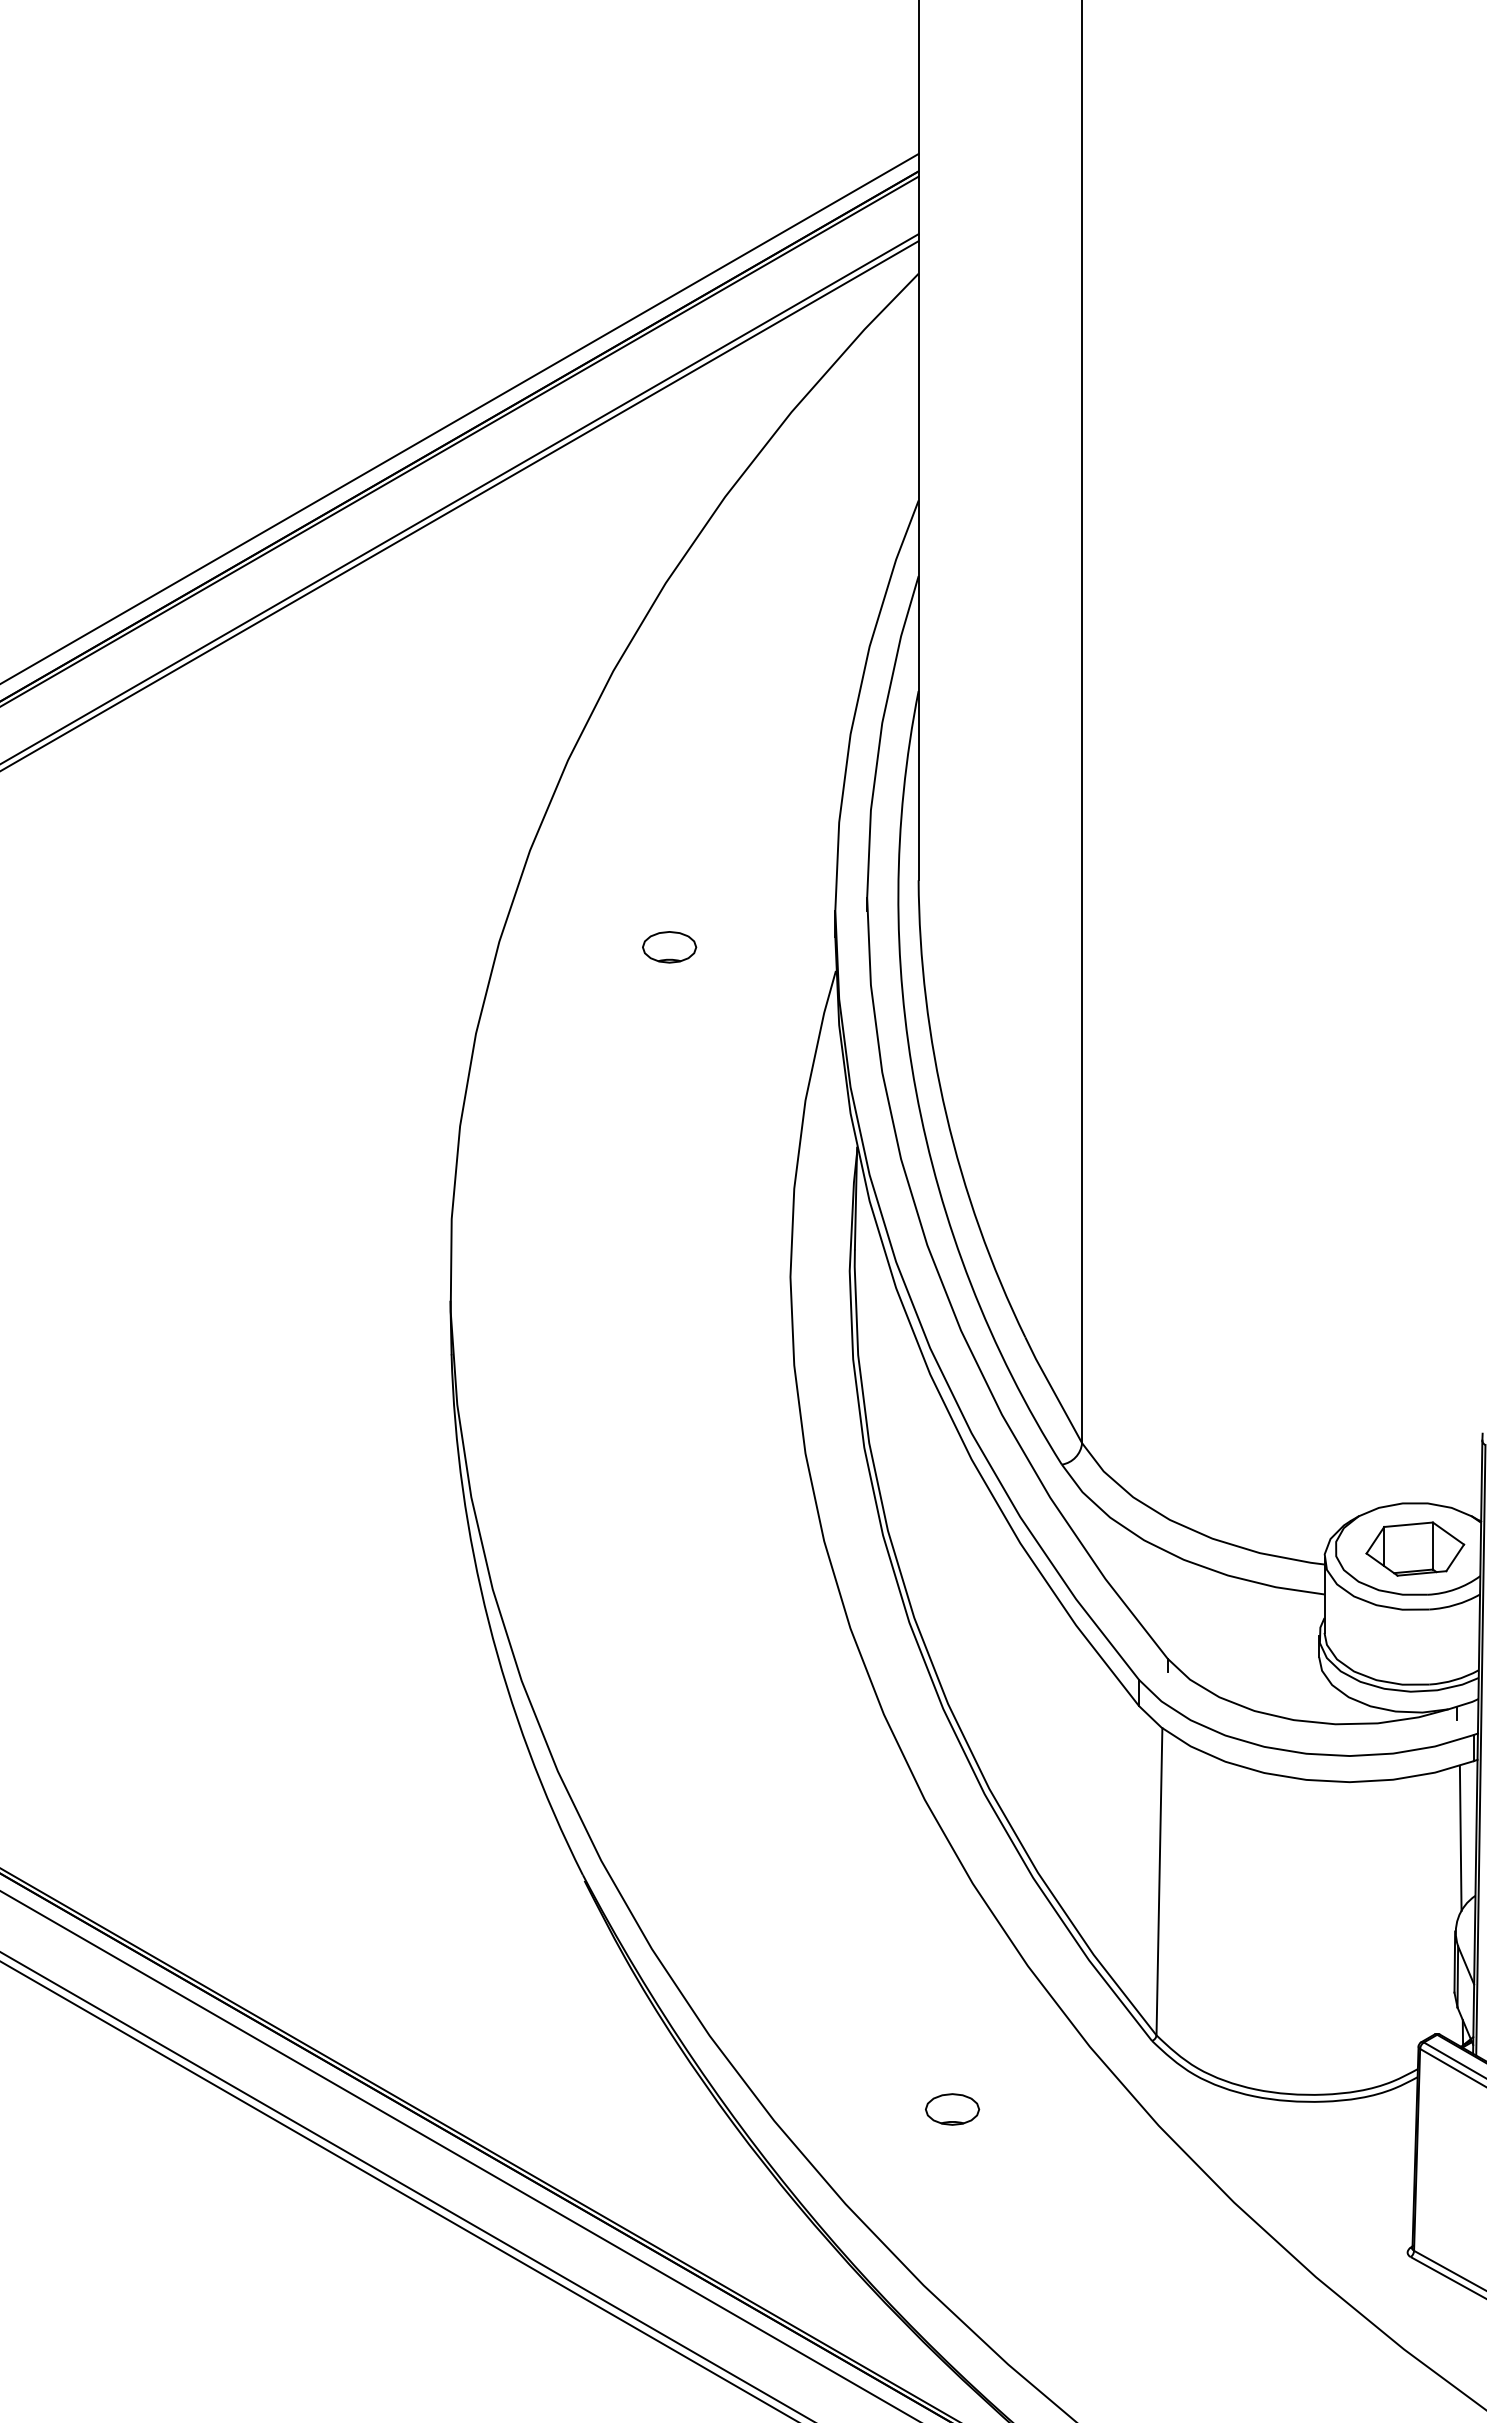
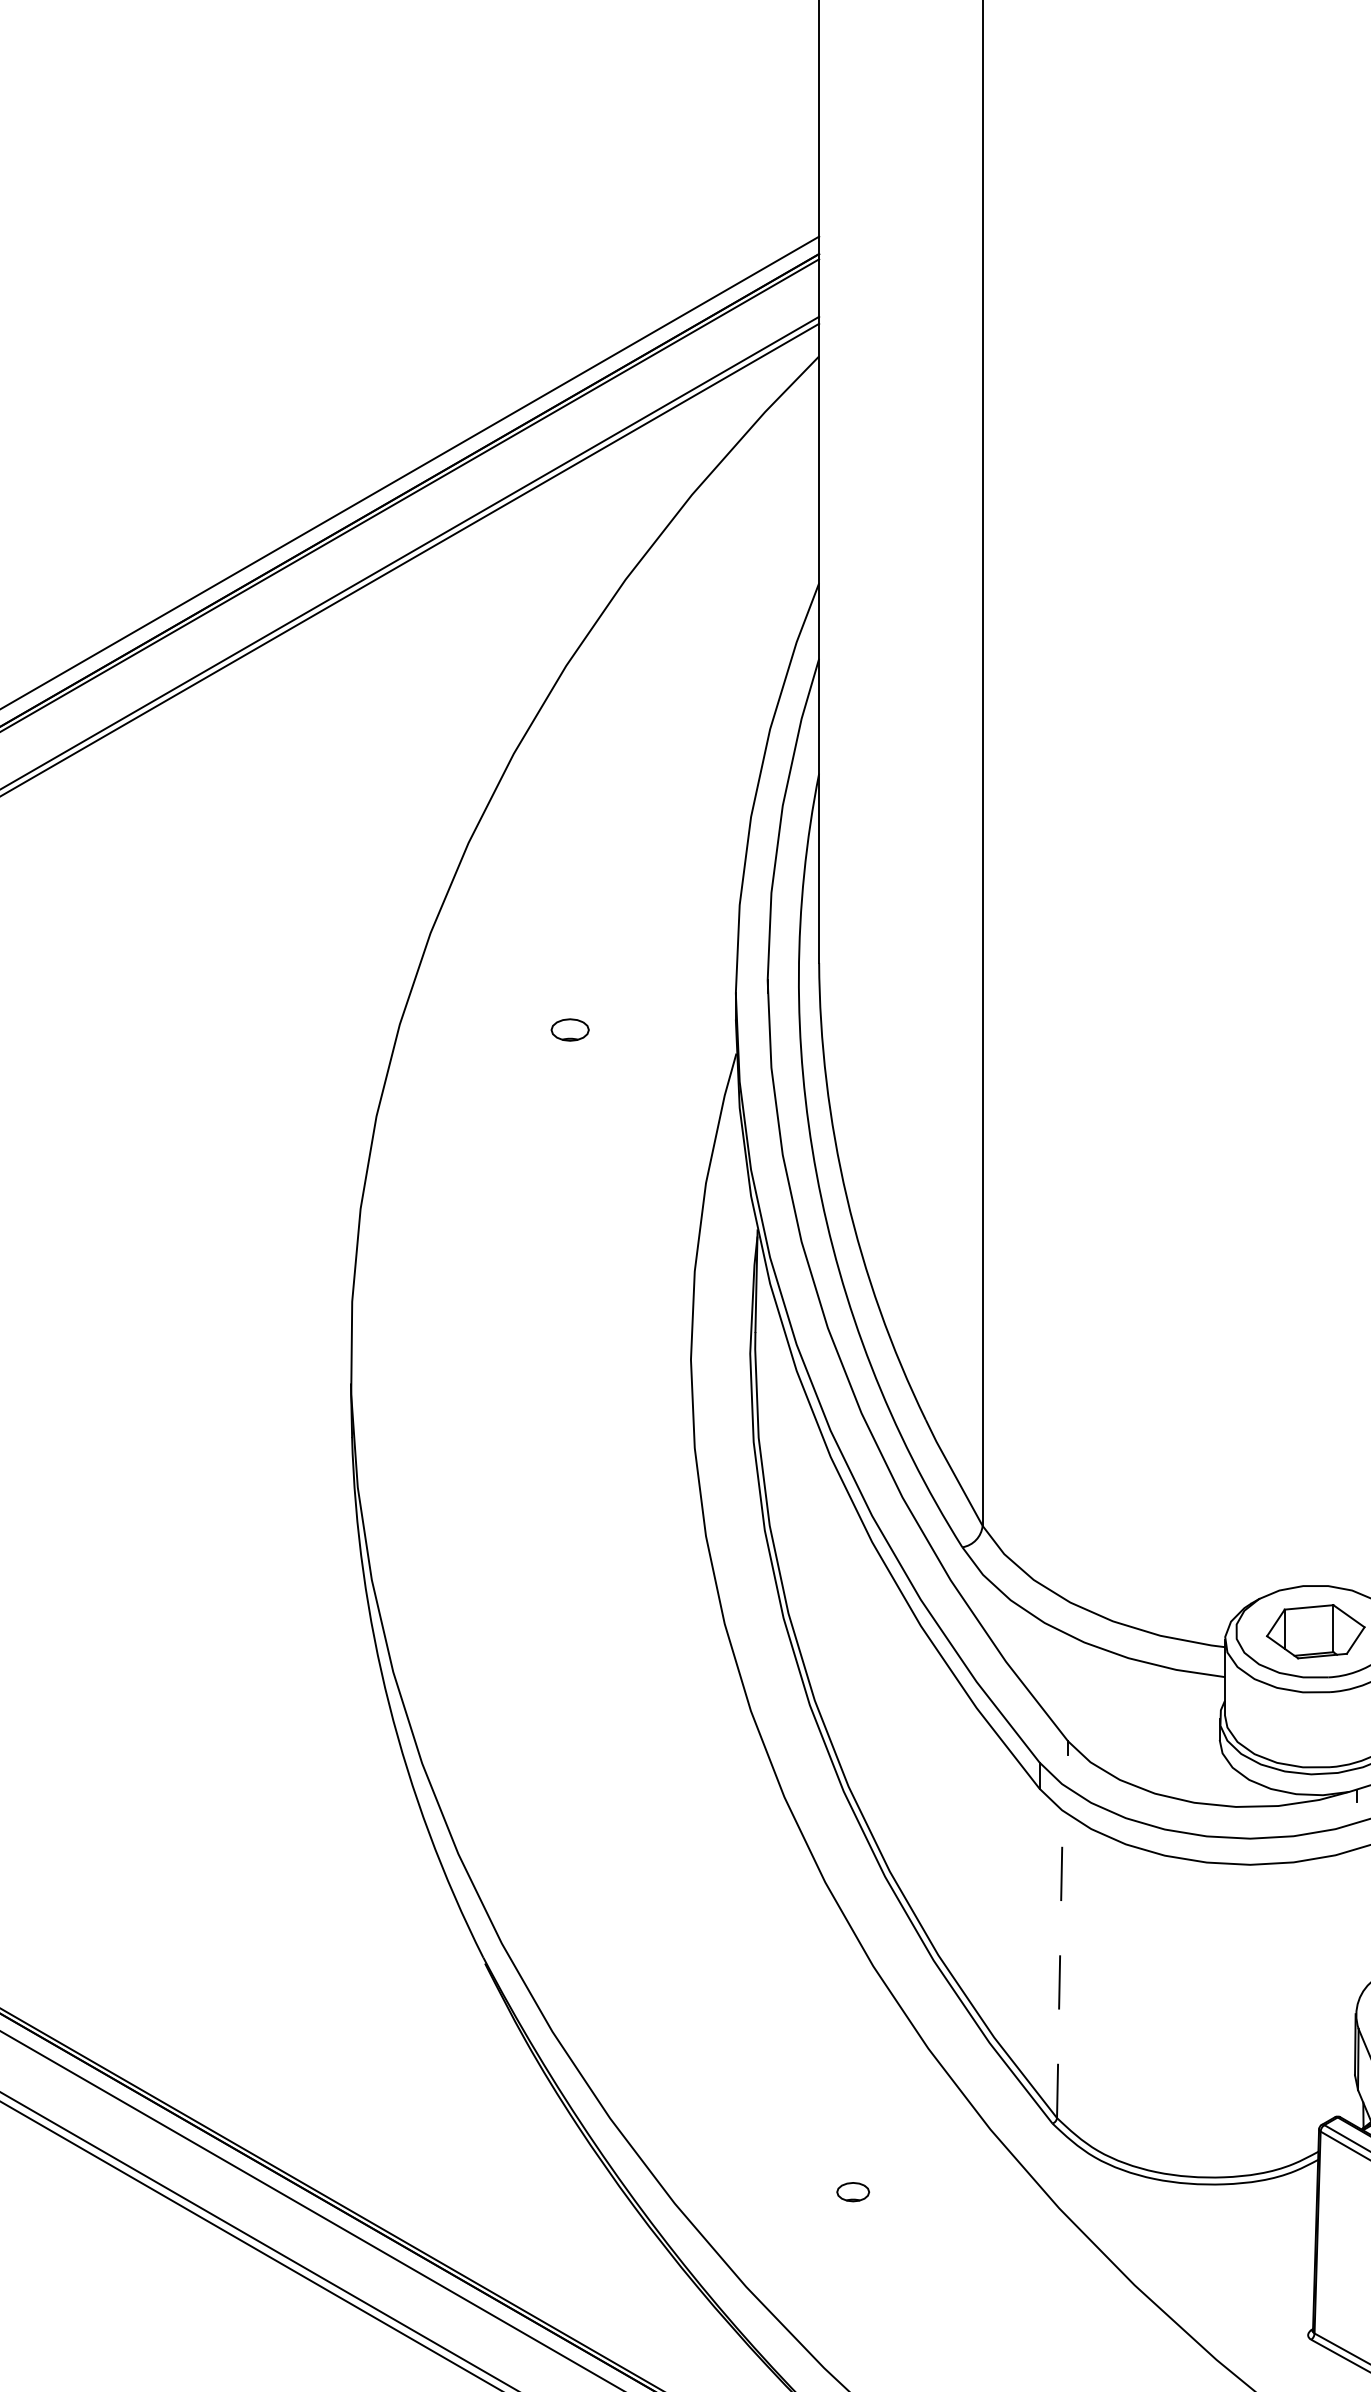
part: (669, 947) -> (570, 1030), size x0.7
line: (1460, 1837) -> (1361, 1920), removed
line: (1159, 1881) -> (1060, 1964), solid -> dashed
part: (952, 2109) -> (853, 2192), size x0.6

